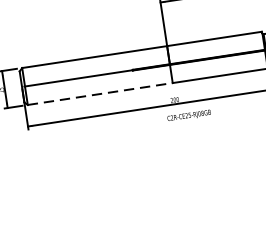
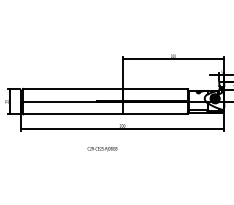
line: (100, 94) -> (73, 114), dashed -> solid
text: (189, 116) -> (102, 149), moved

